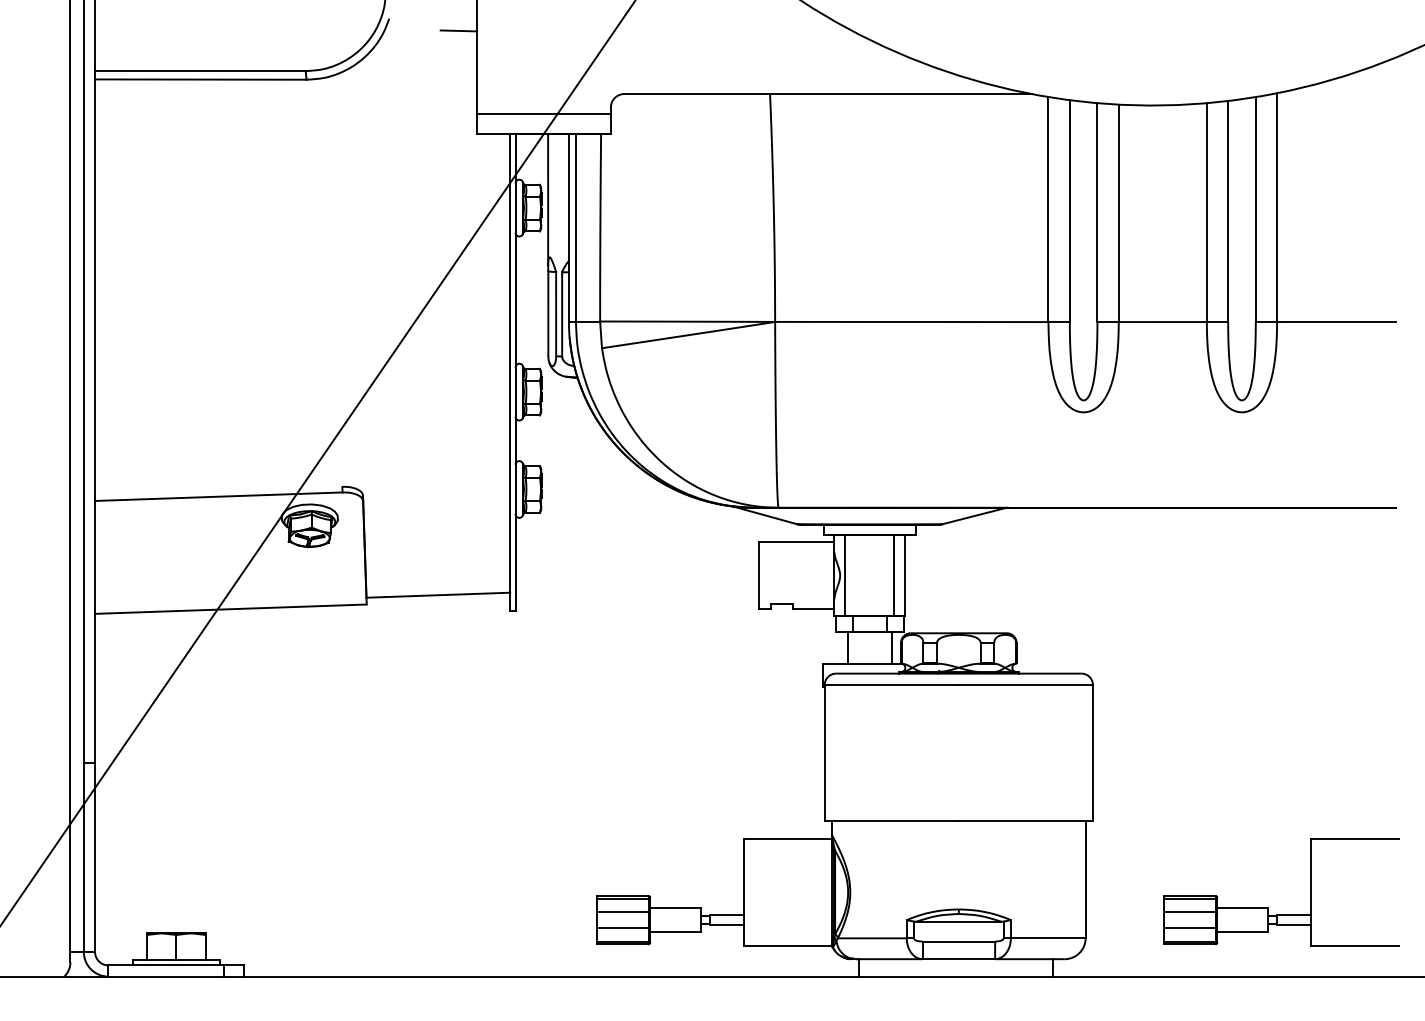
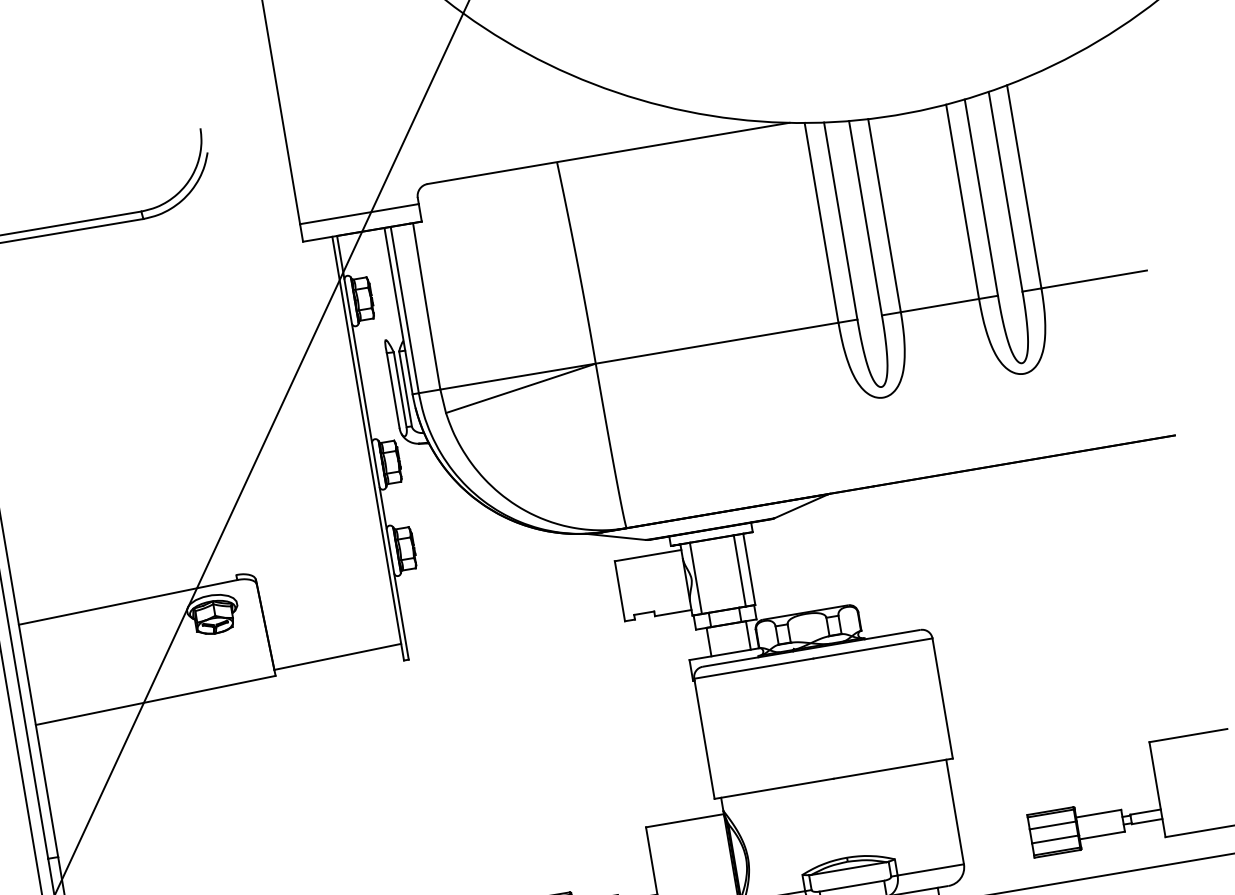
line: (458, 30) -> (270, 152), removed
line: (548, 199) -> (376, 289), removed

